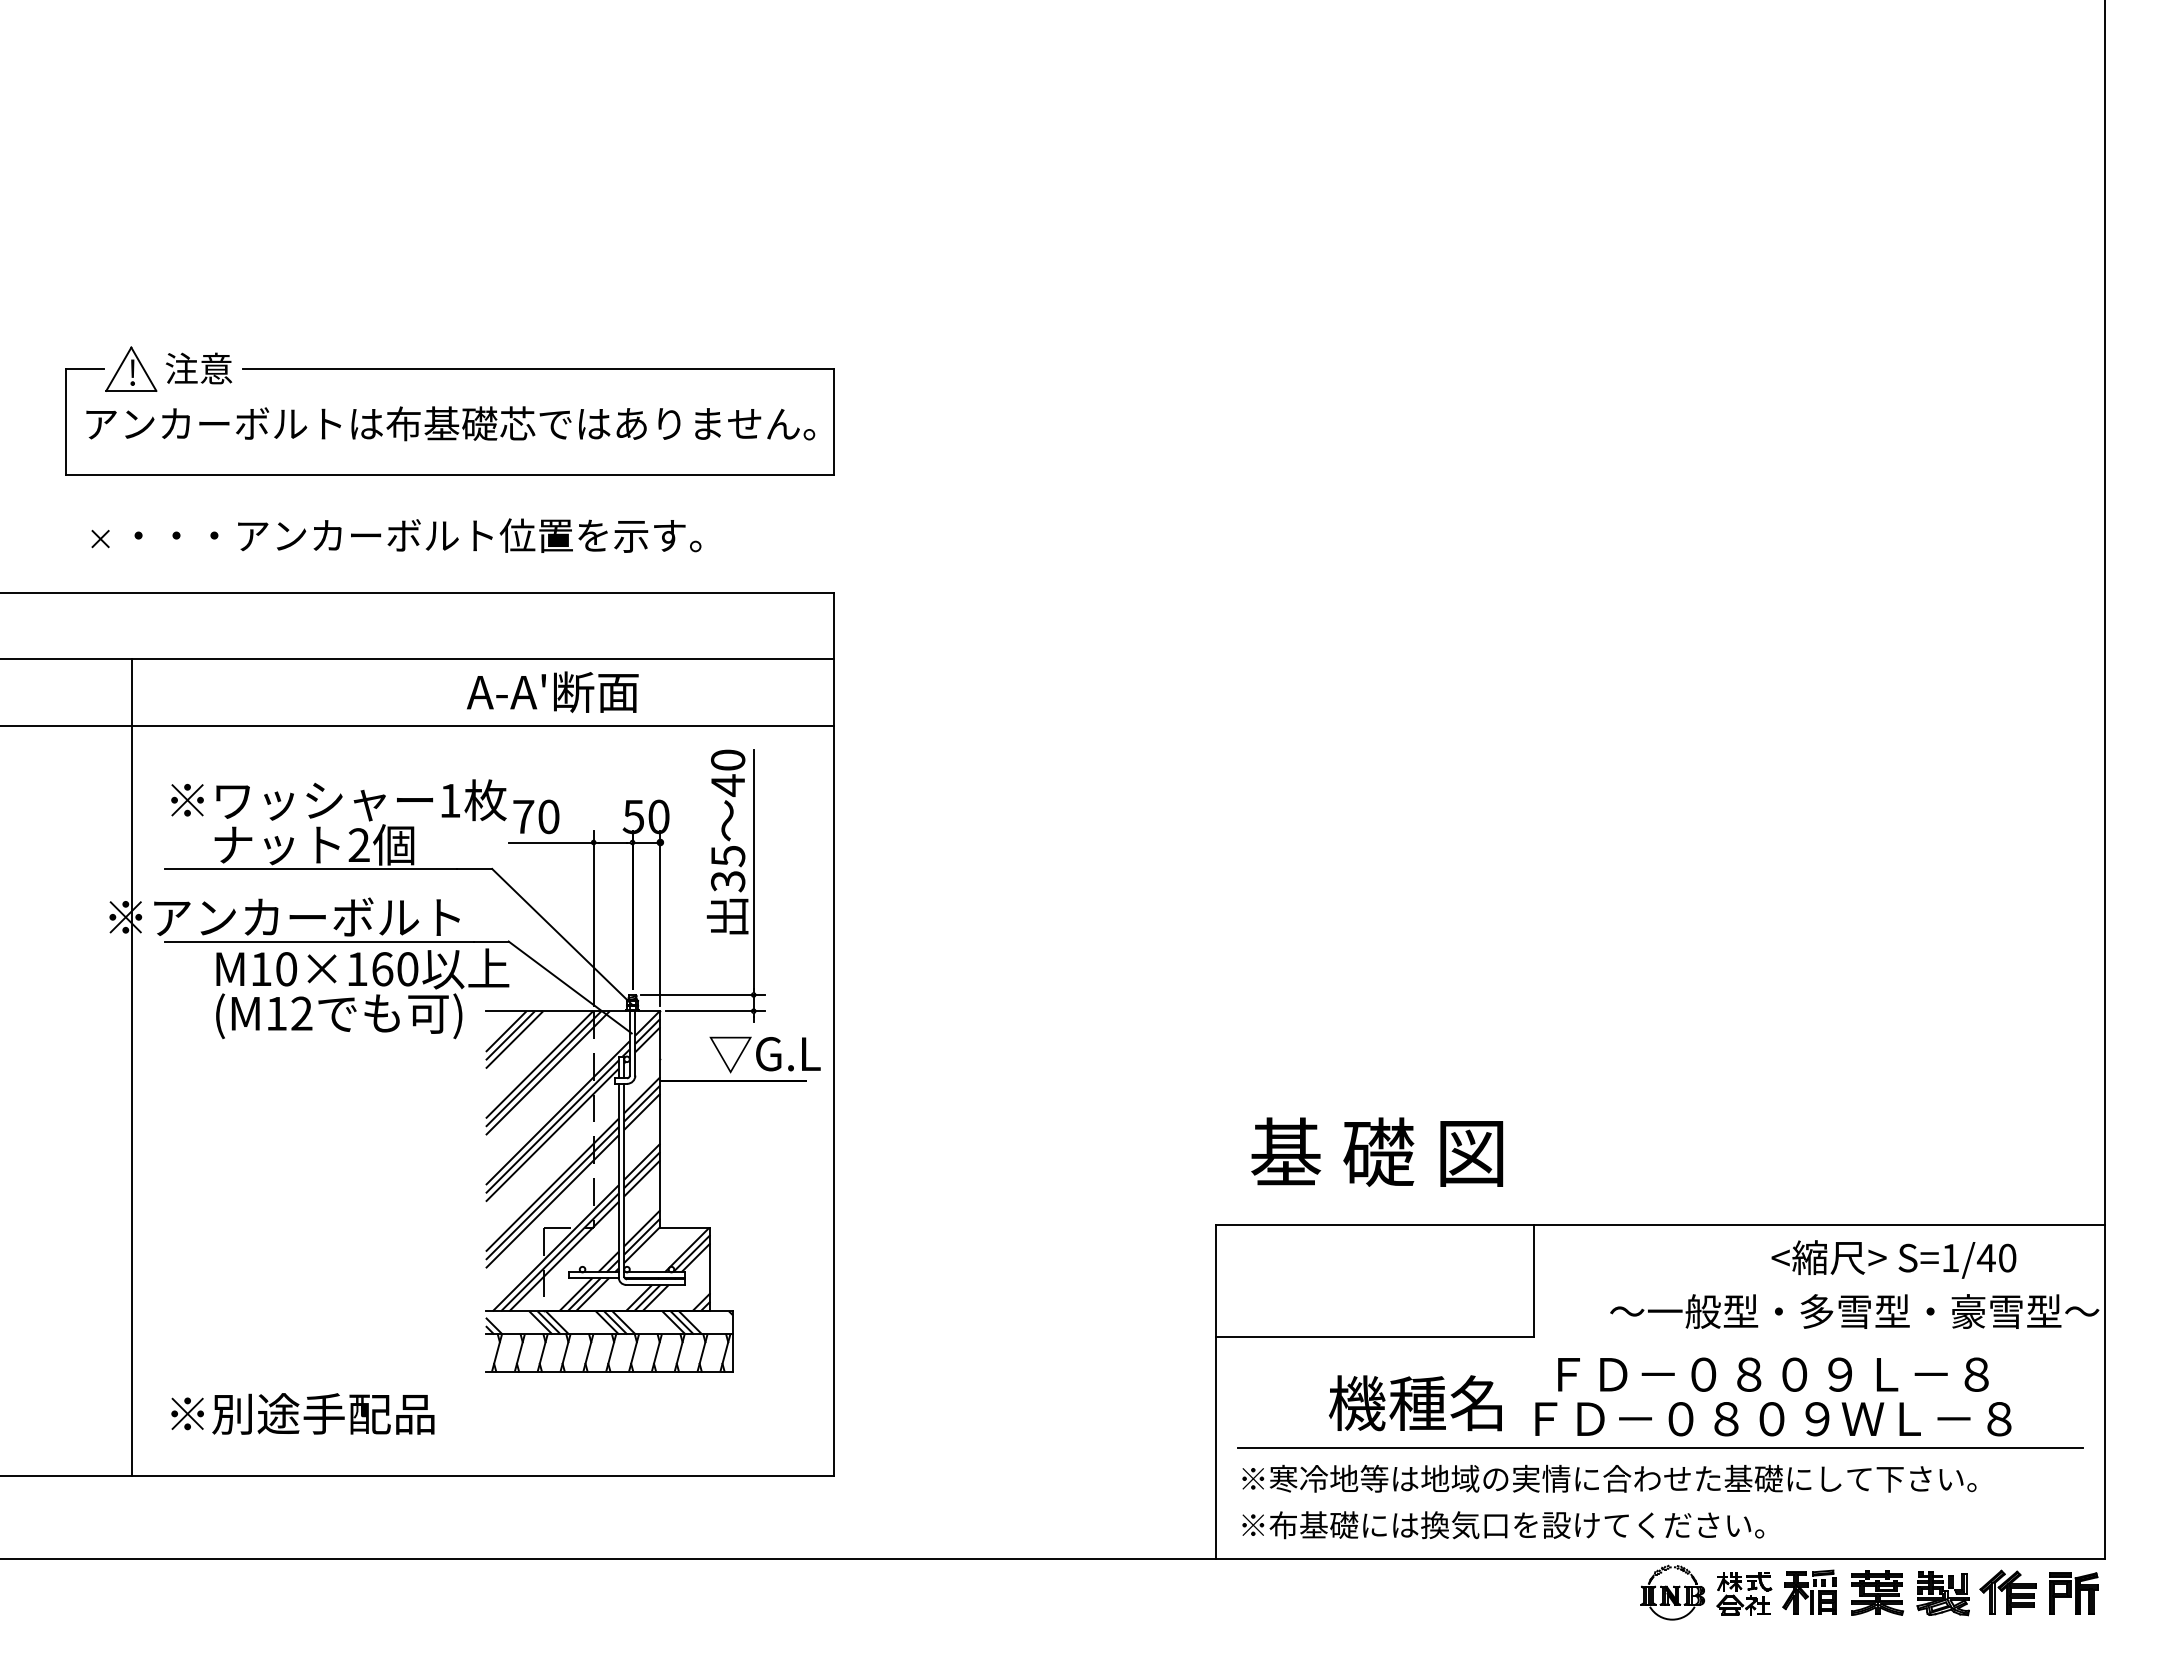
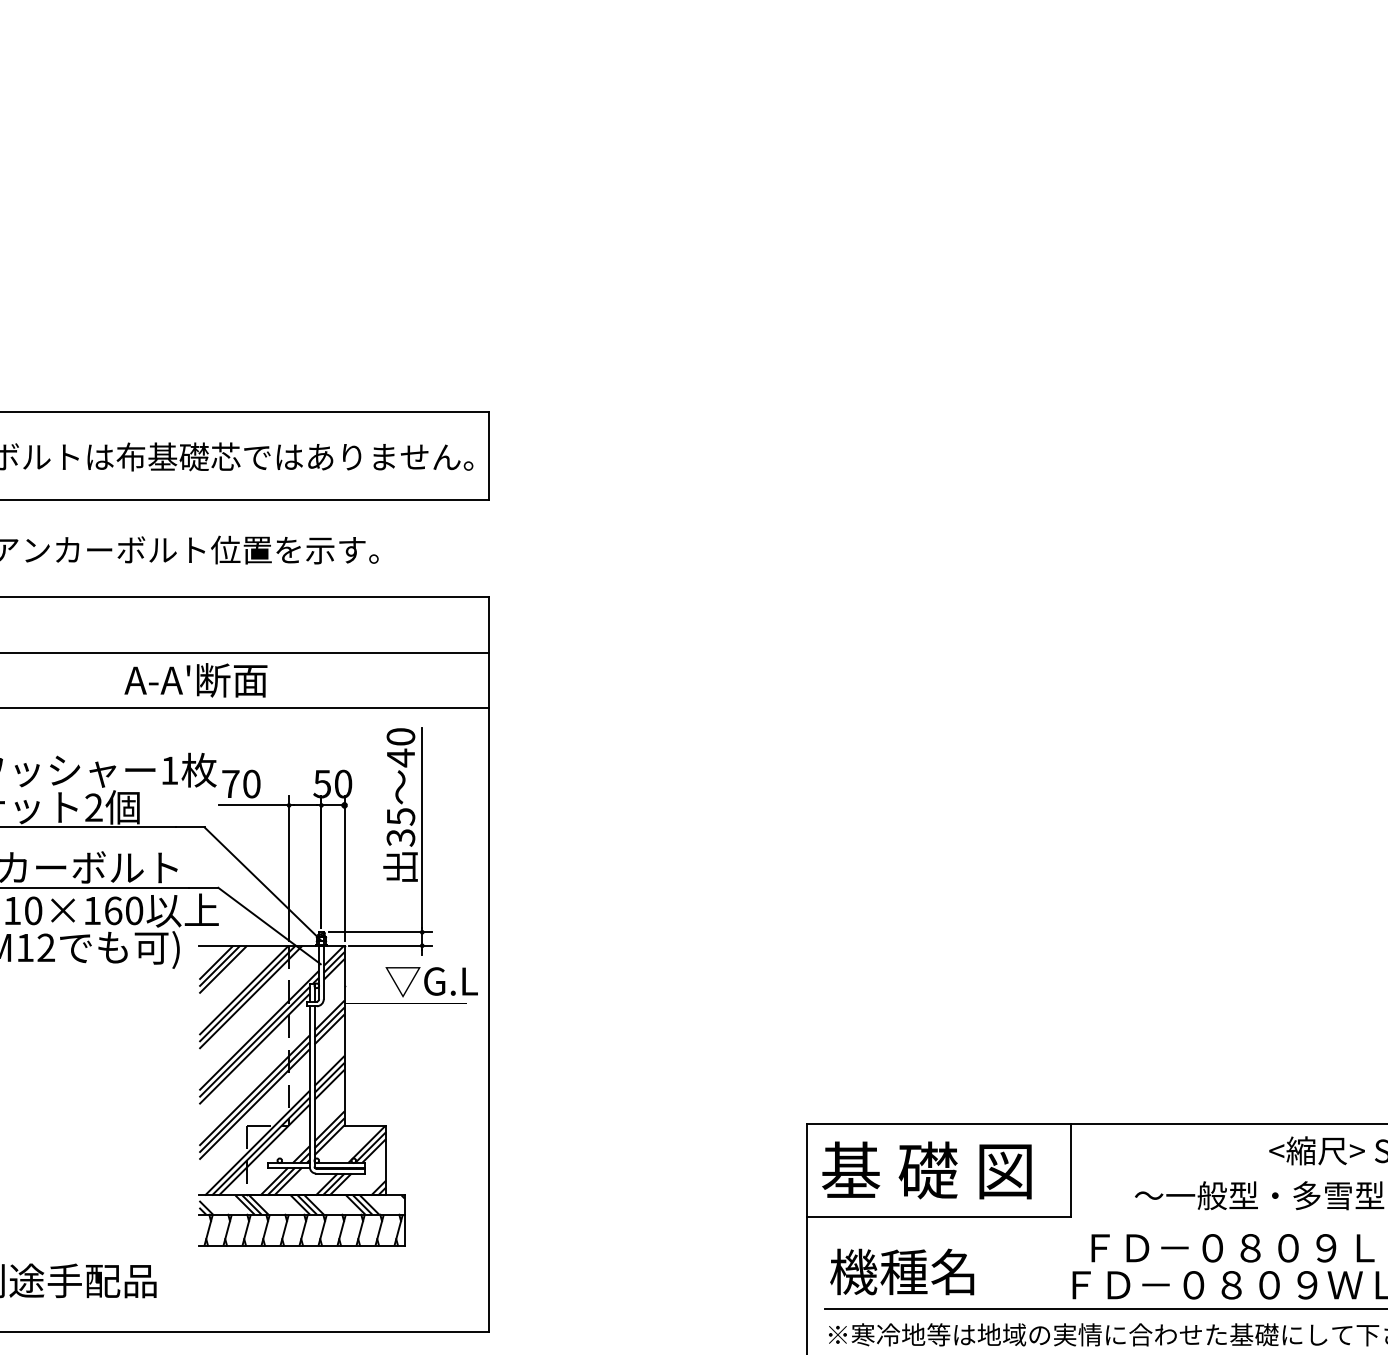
text: (552, 691) -> (195, 679), moved
text: (1377, 1151) -> (927, 1169), moved
text: (1414, 1403) -> (901, 1272), moved

